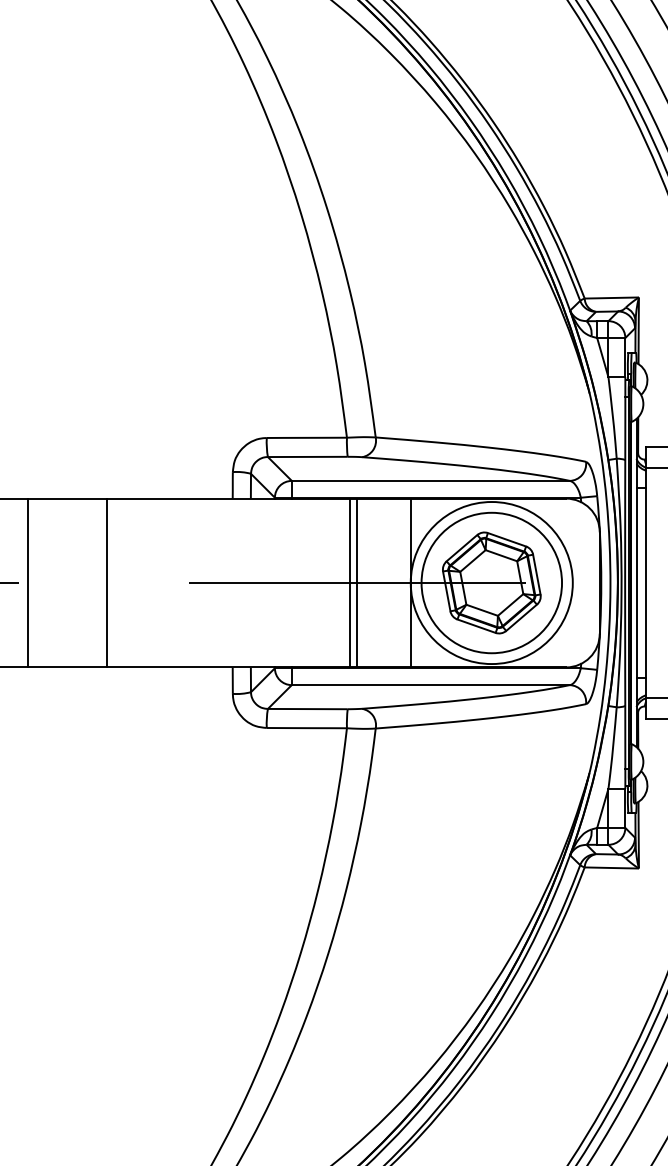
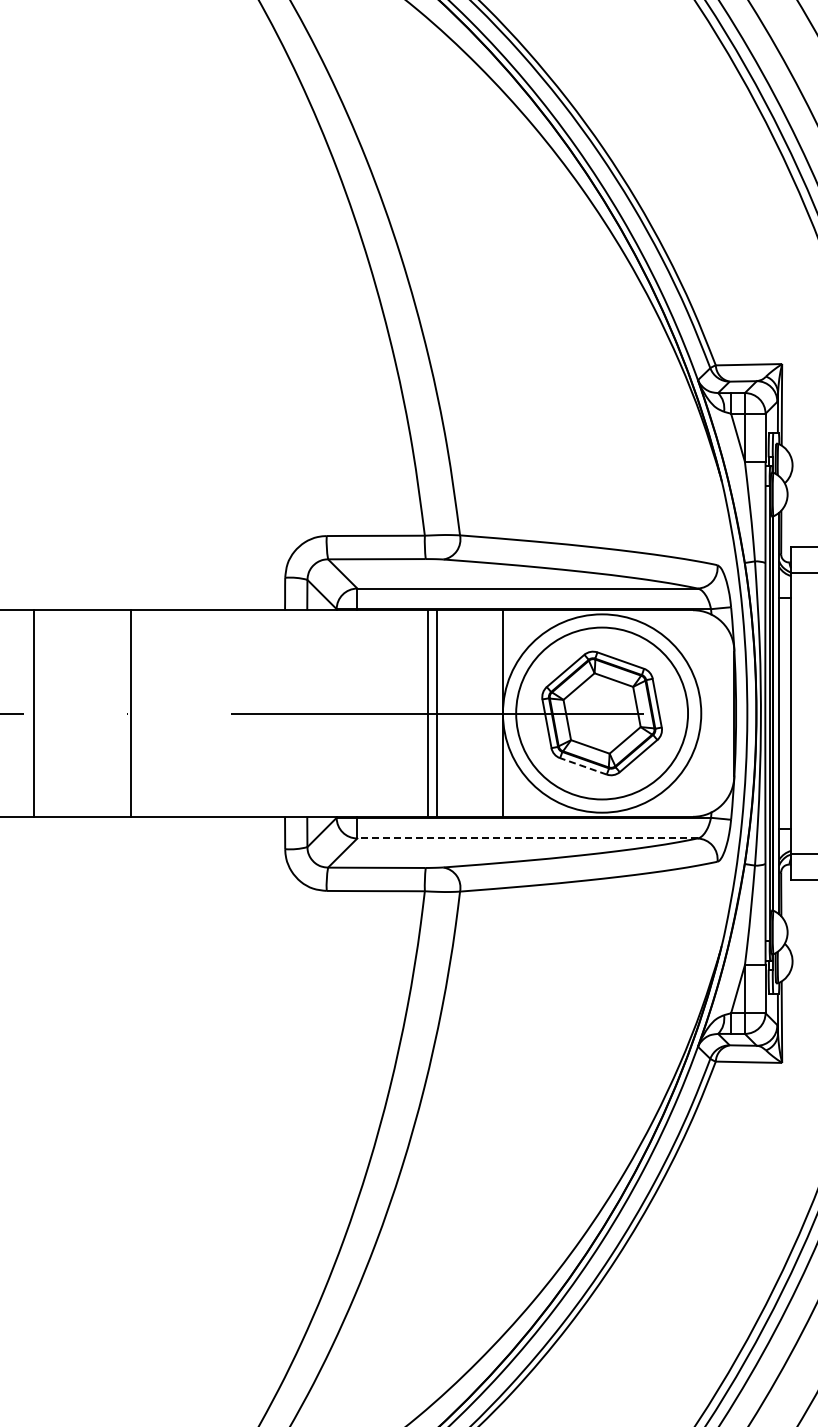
line: (476, 626) -> (583, 766), solid -> dashed
line: (430, 685) -> (526, 838), solid -> dashed

